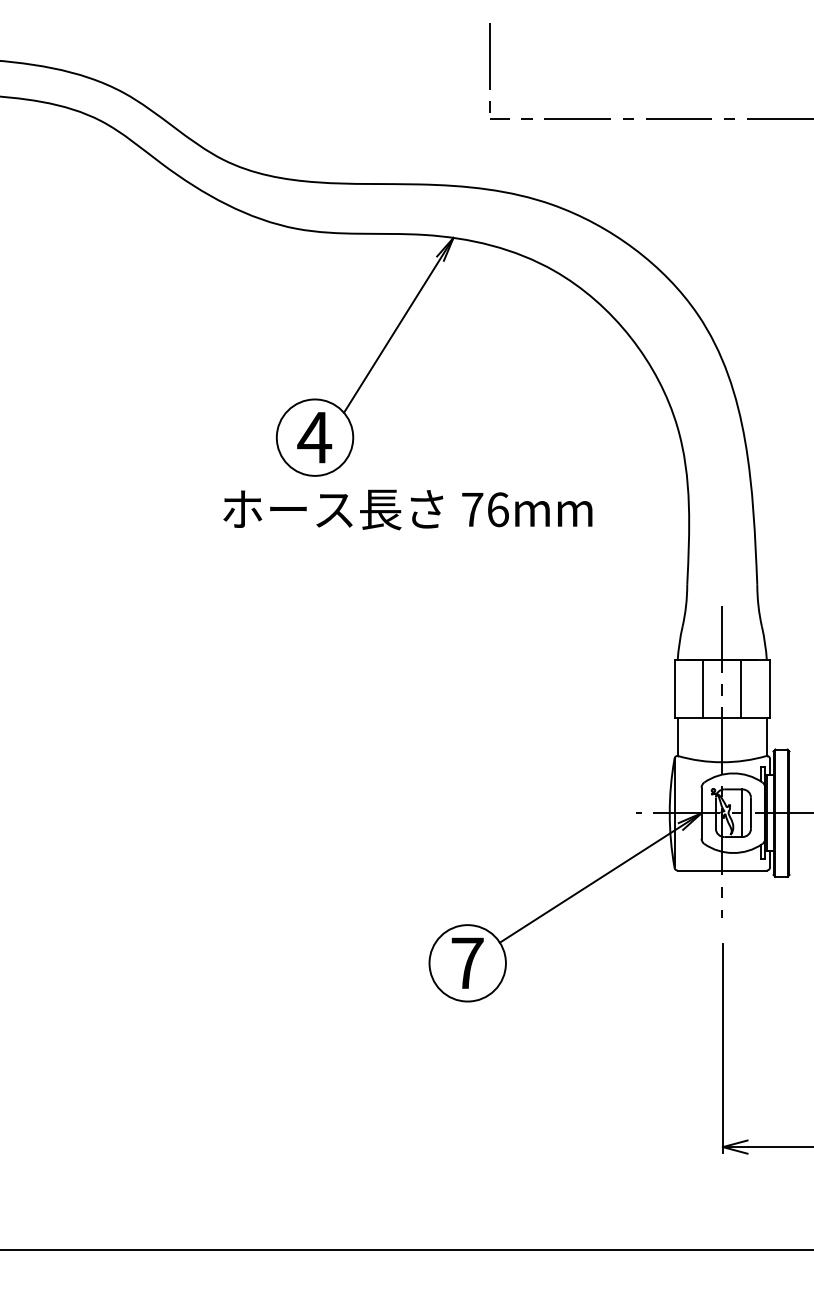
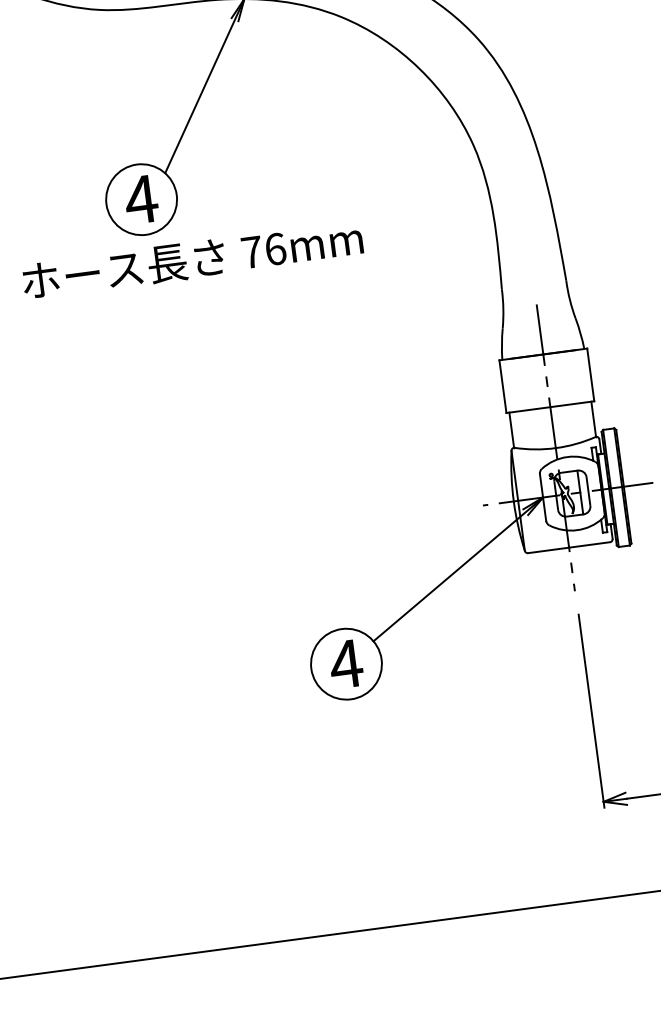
text: (407, 509) -> (192, 260), moved
line: (703, 688) -> (529, 382), removed
line: (741, 688) -> (564, 377), removed
text: (466, 962) -> (345, 663), 7 -> 4

